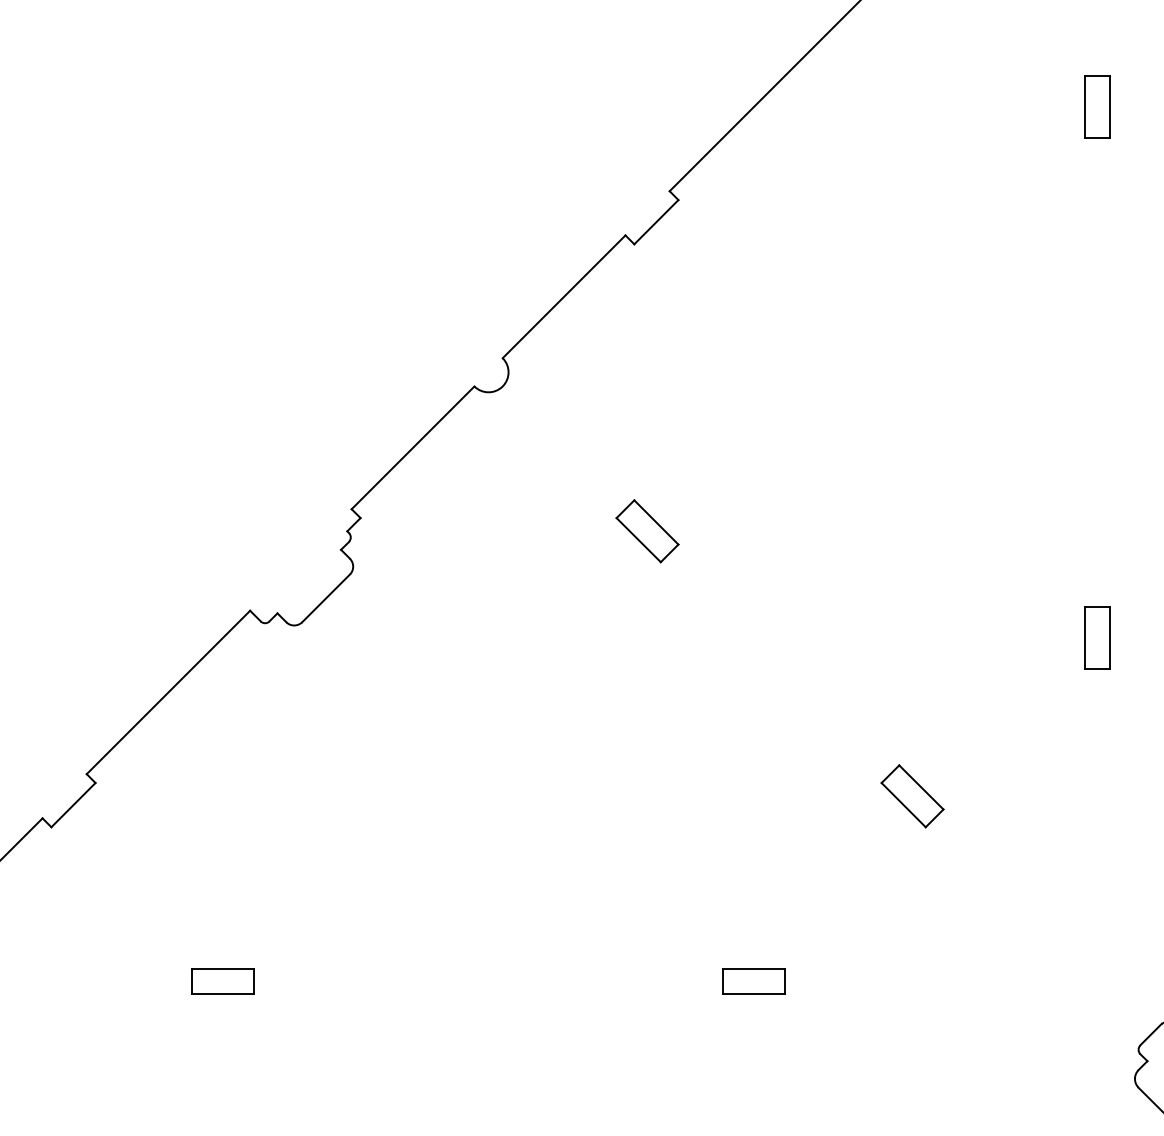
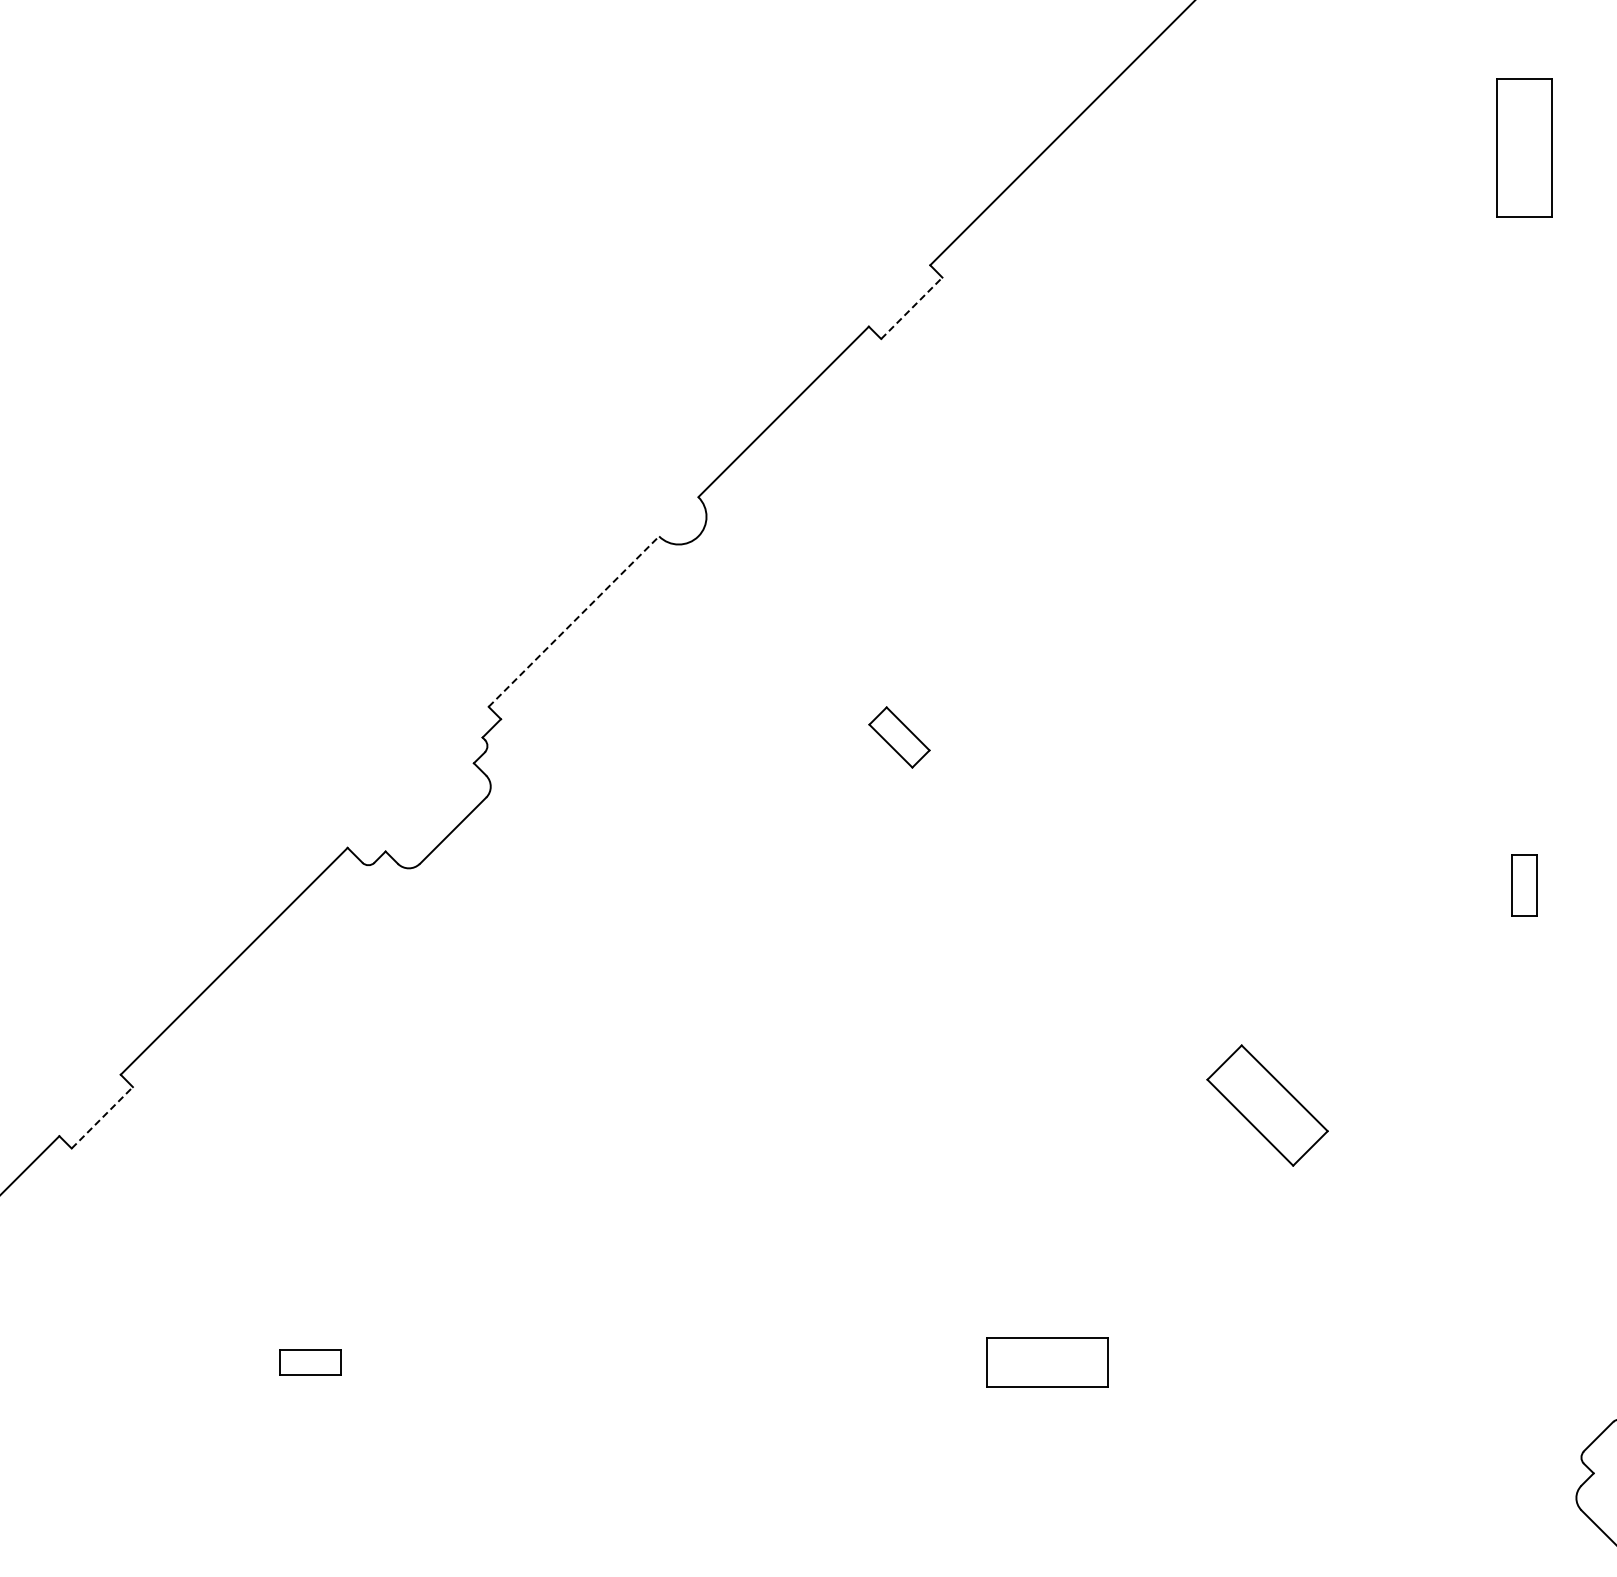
part: (1097, 107) -> (1524, 148), size x1.6
line: (656, 221) -> (912, 307), solid -> dashed
line: (412, 447) -> (573, 621), solid -> dashed
part: (647, 531) -> (899, 737), size x0.7
part: (1097, 637) -> (1524, 885), size x0.7
part: (912, 796) -> (1267, 1105), size x1.4
line: (73, 804) -> (102, 1117), solid -> dashed
part: (223, 981) -> (310, 1362), size x0.7
part: (754, 981) -> (1047, 1362), size x1.4

